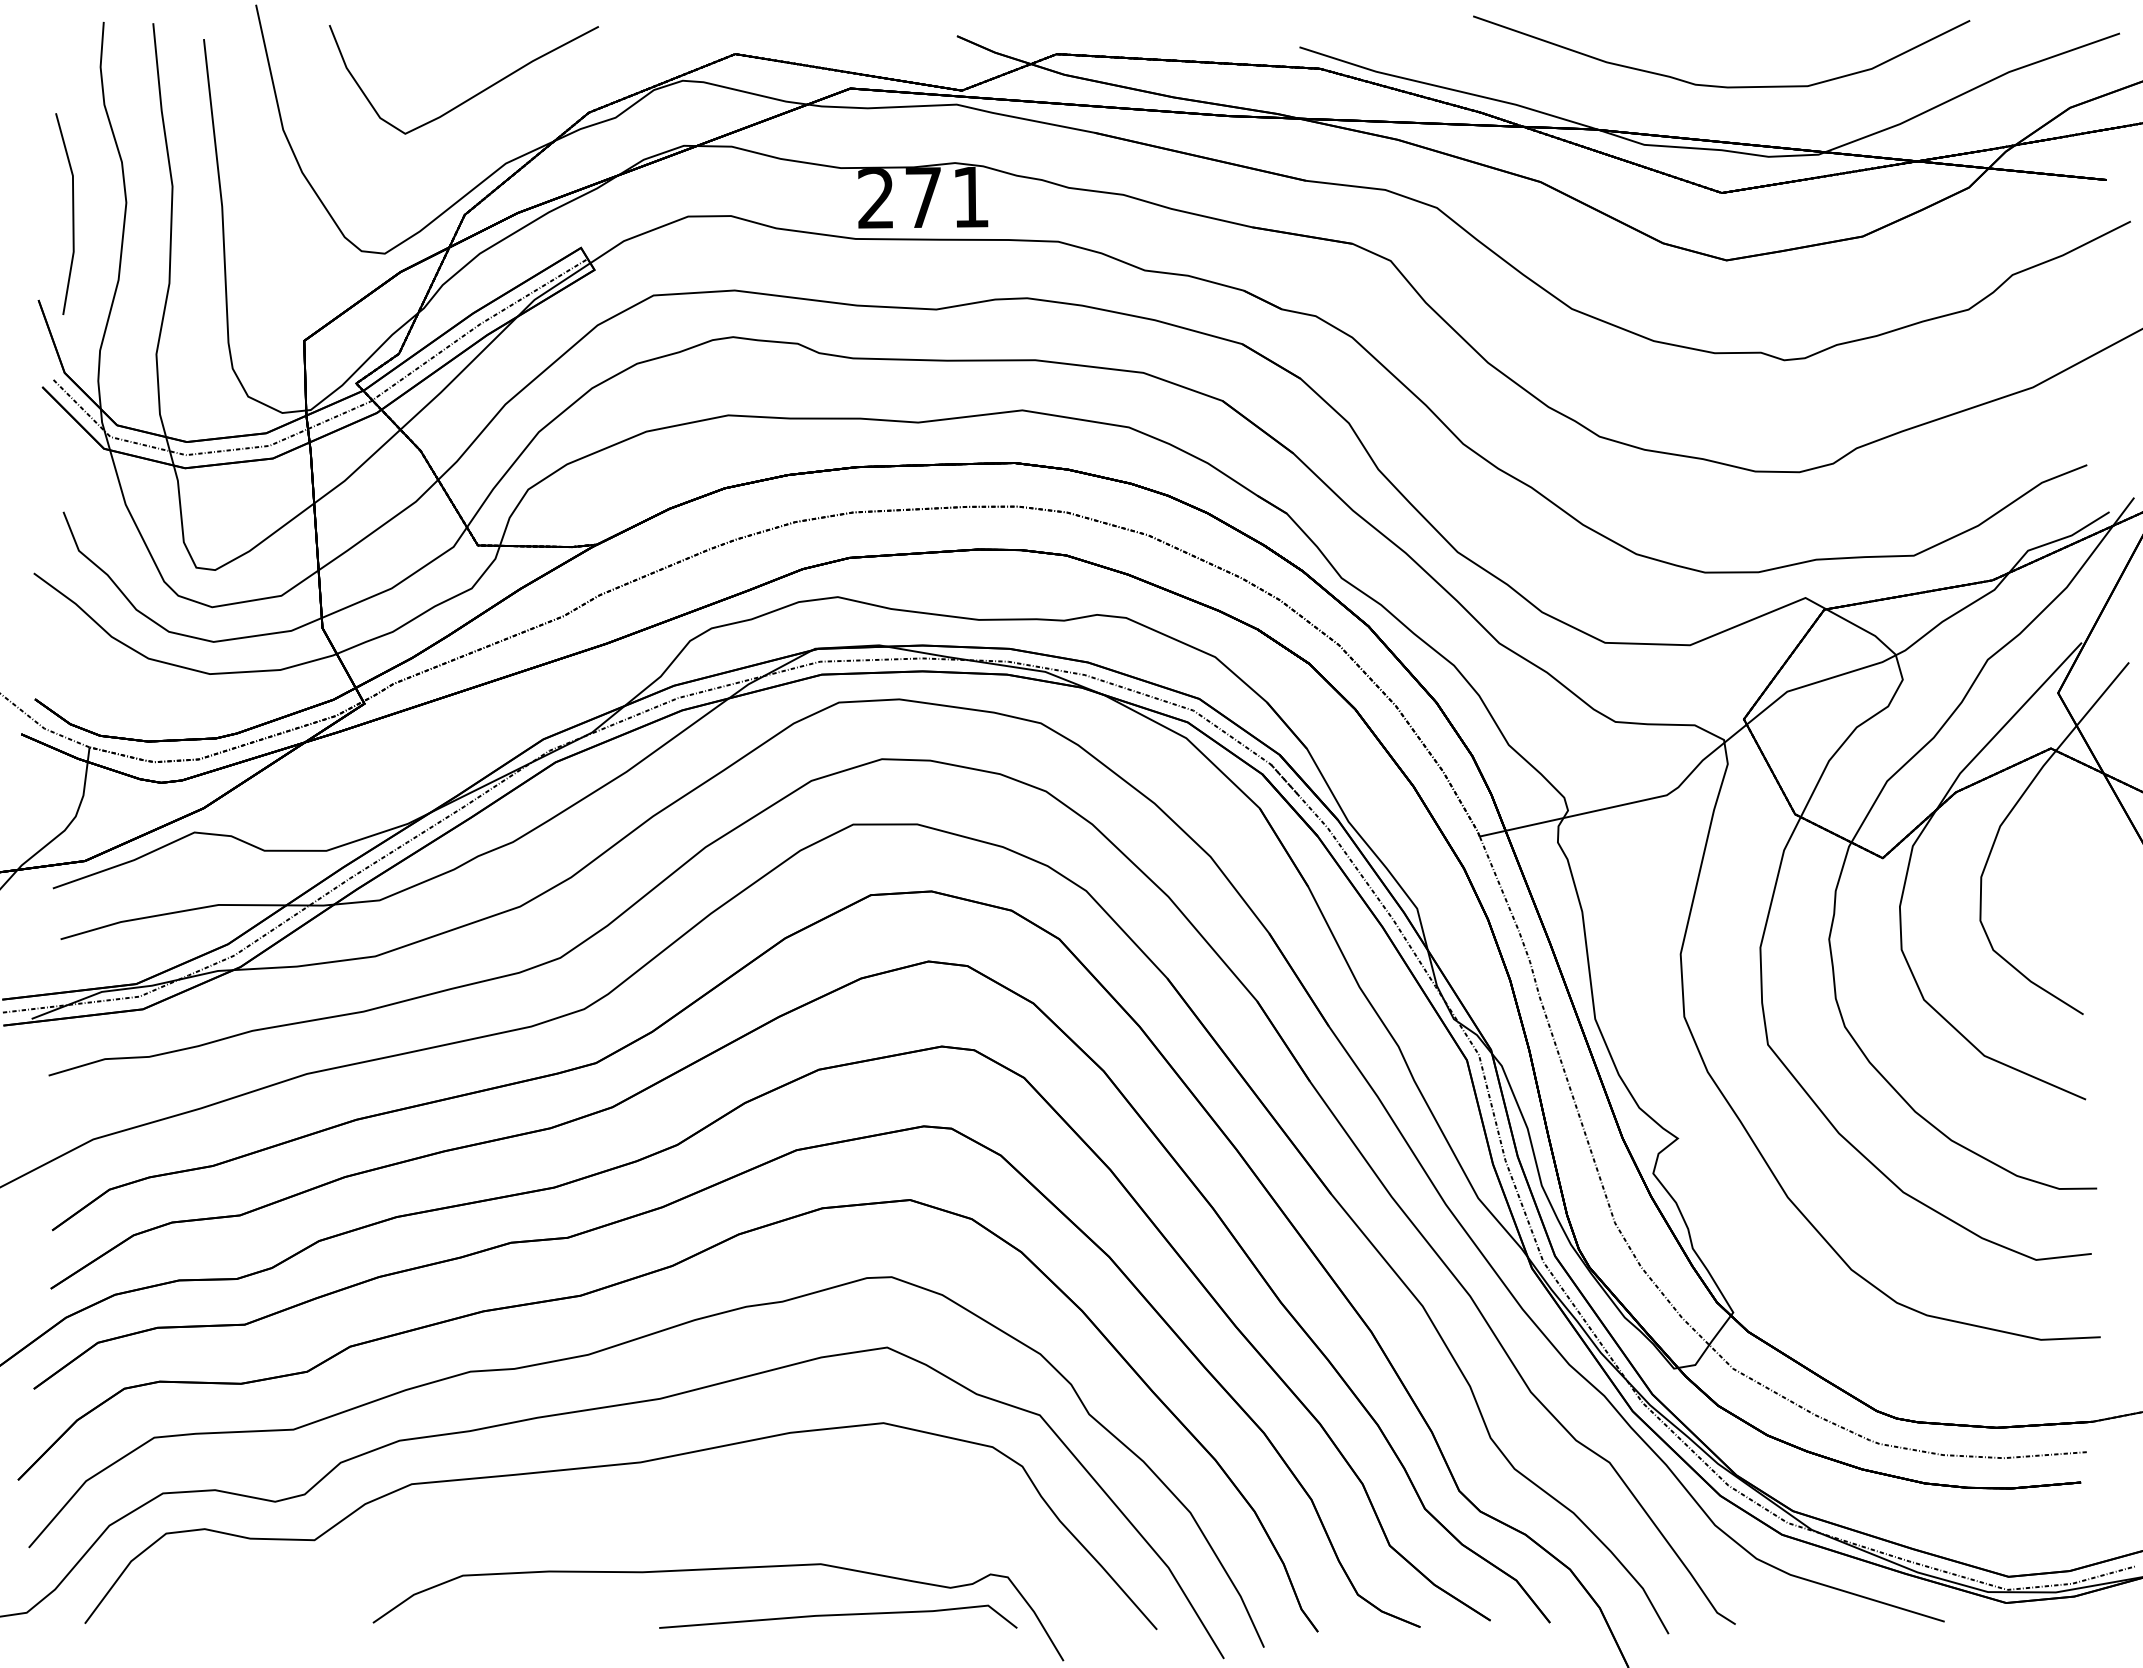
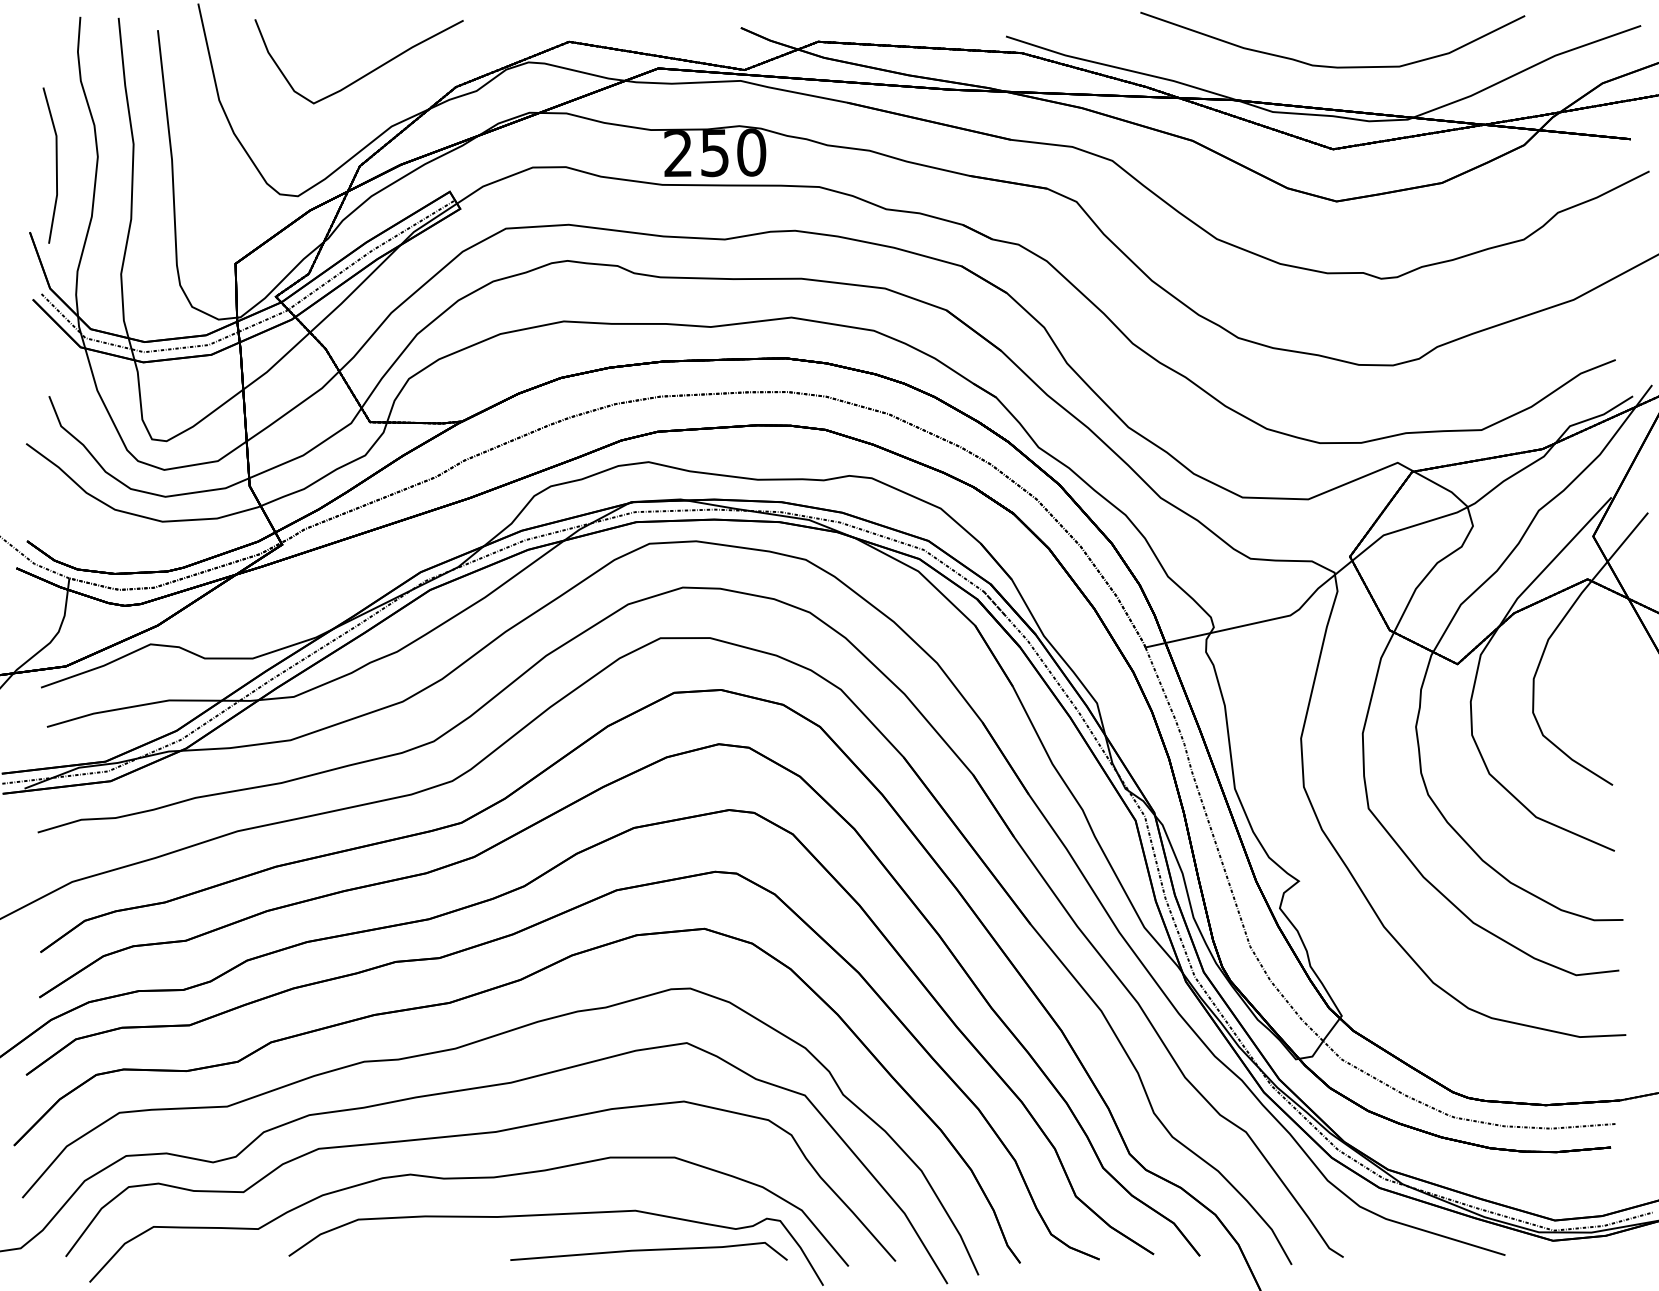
text: (947, 197) -> (733, 152), 271 -> 250
part: (596, 1523) -> (461, 1179), added

